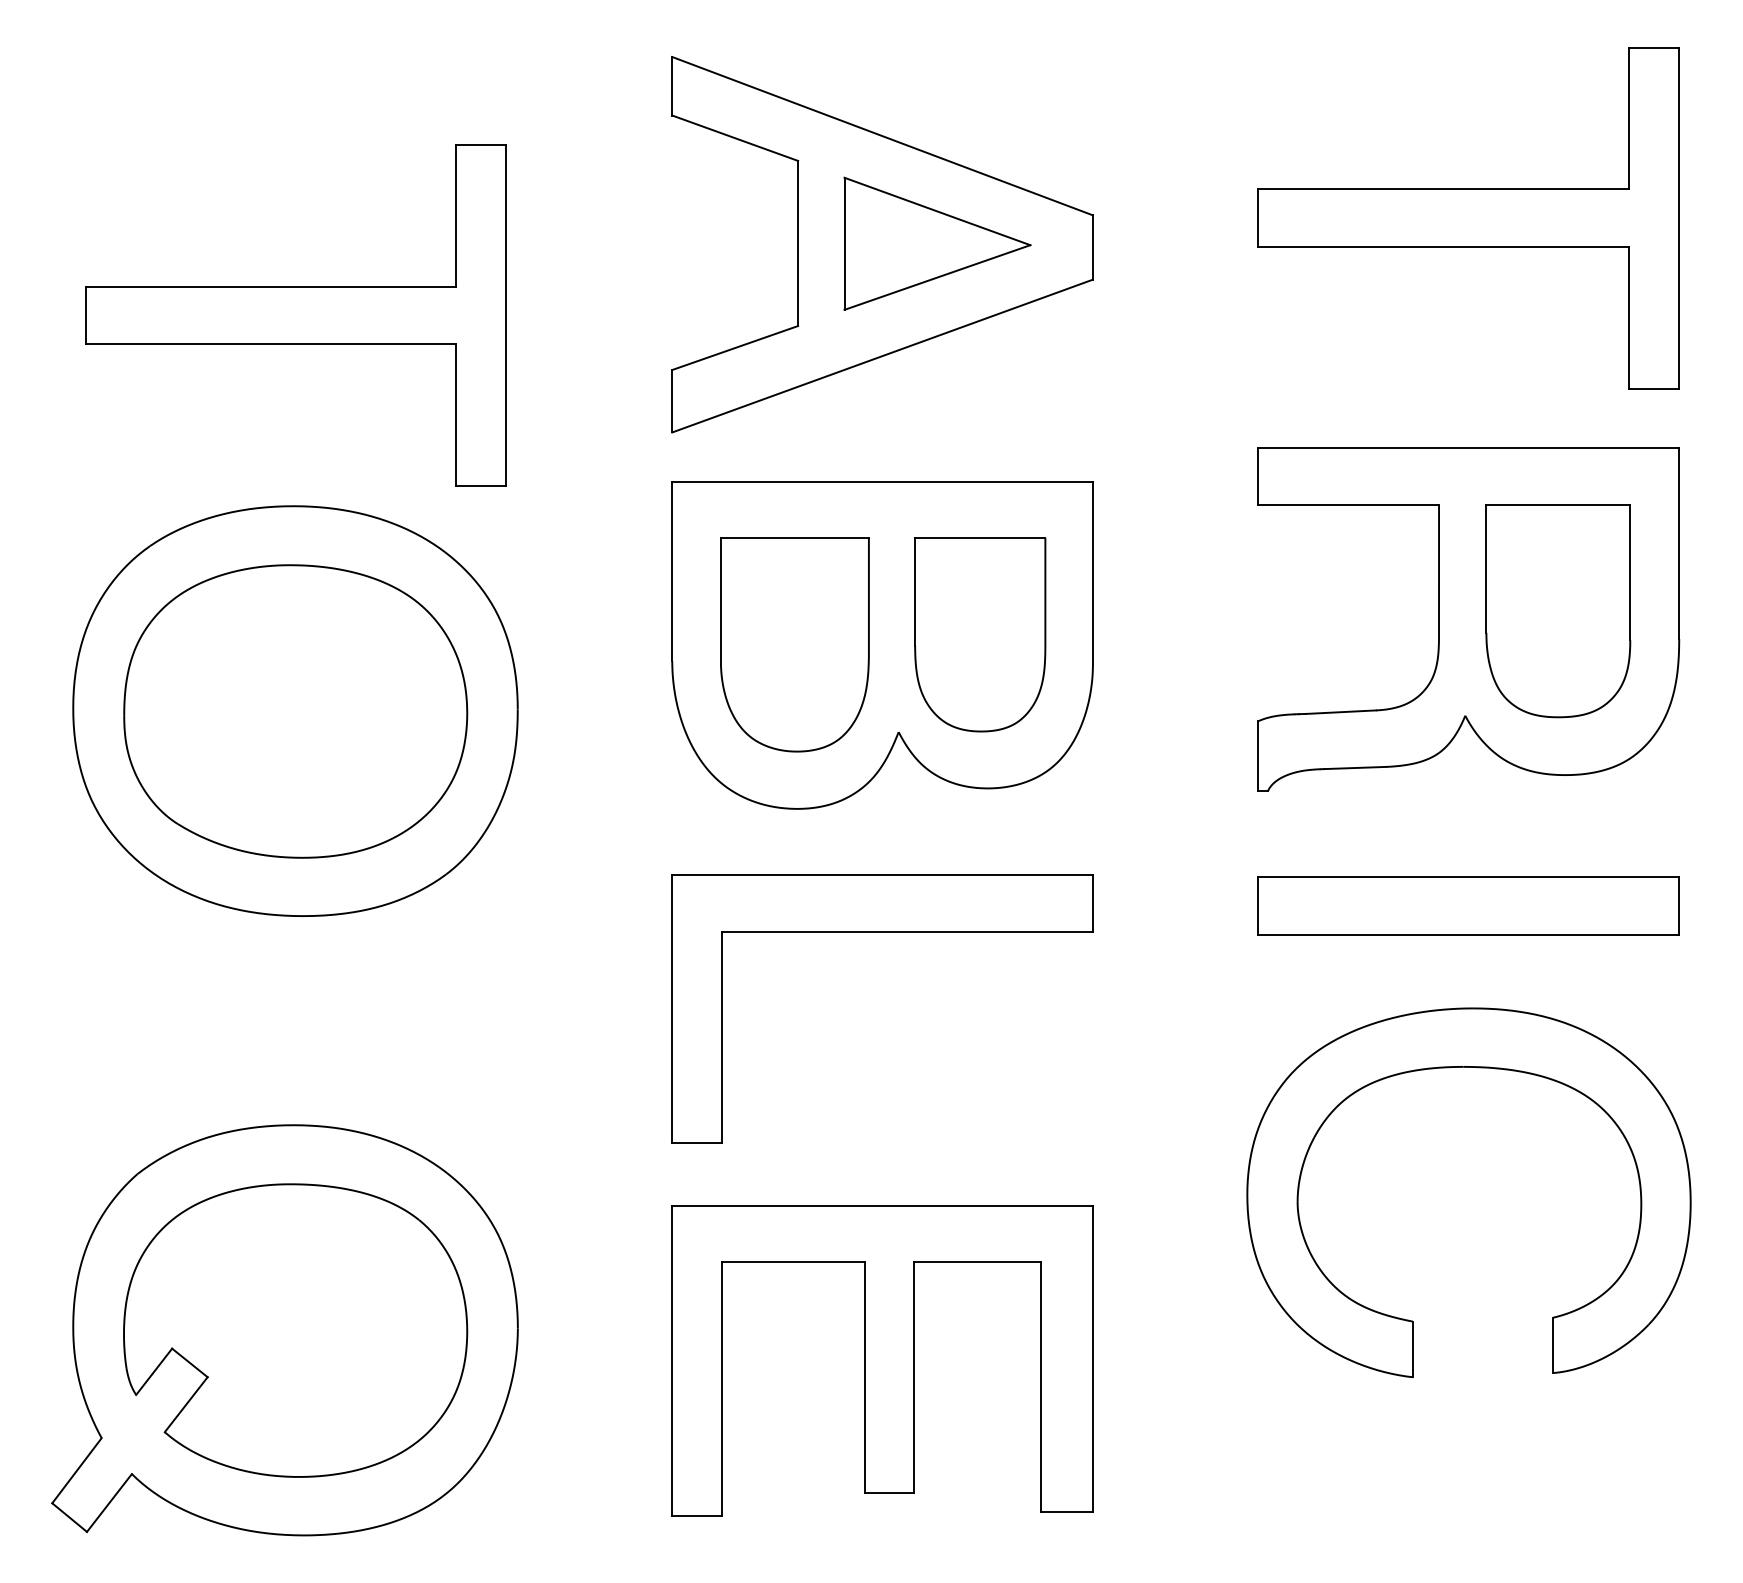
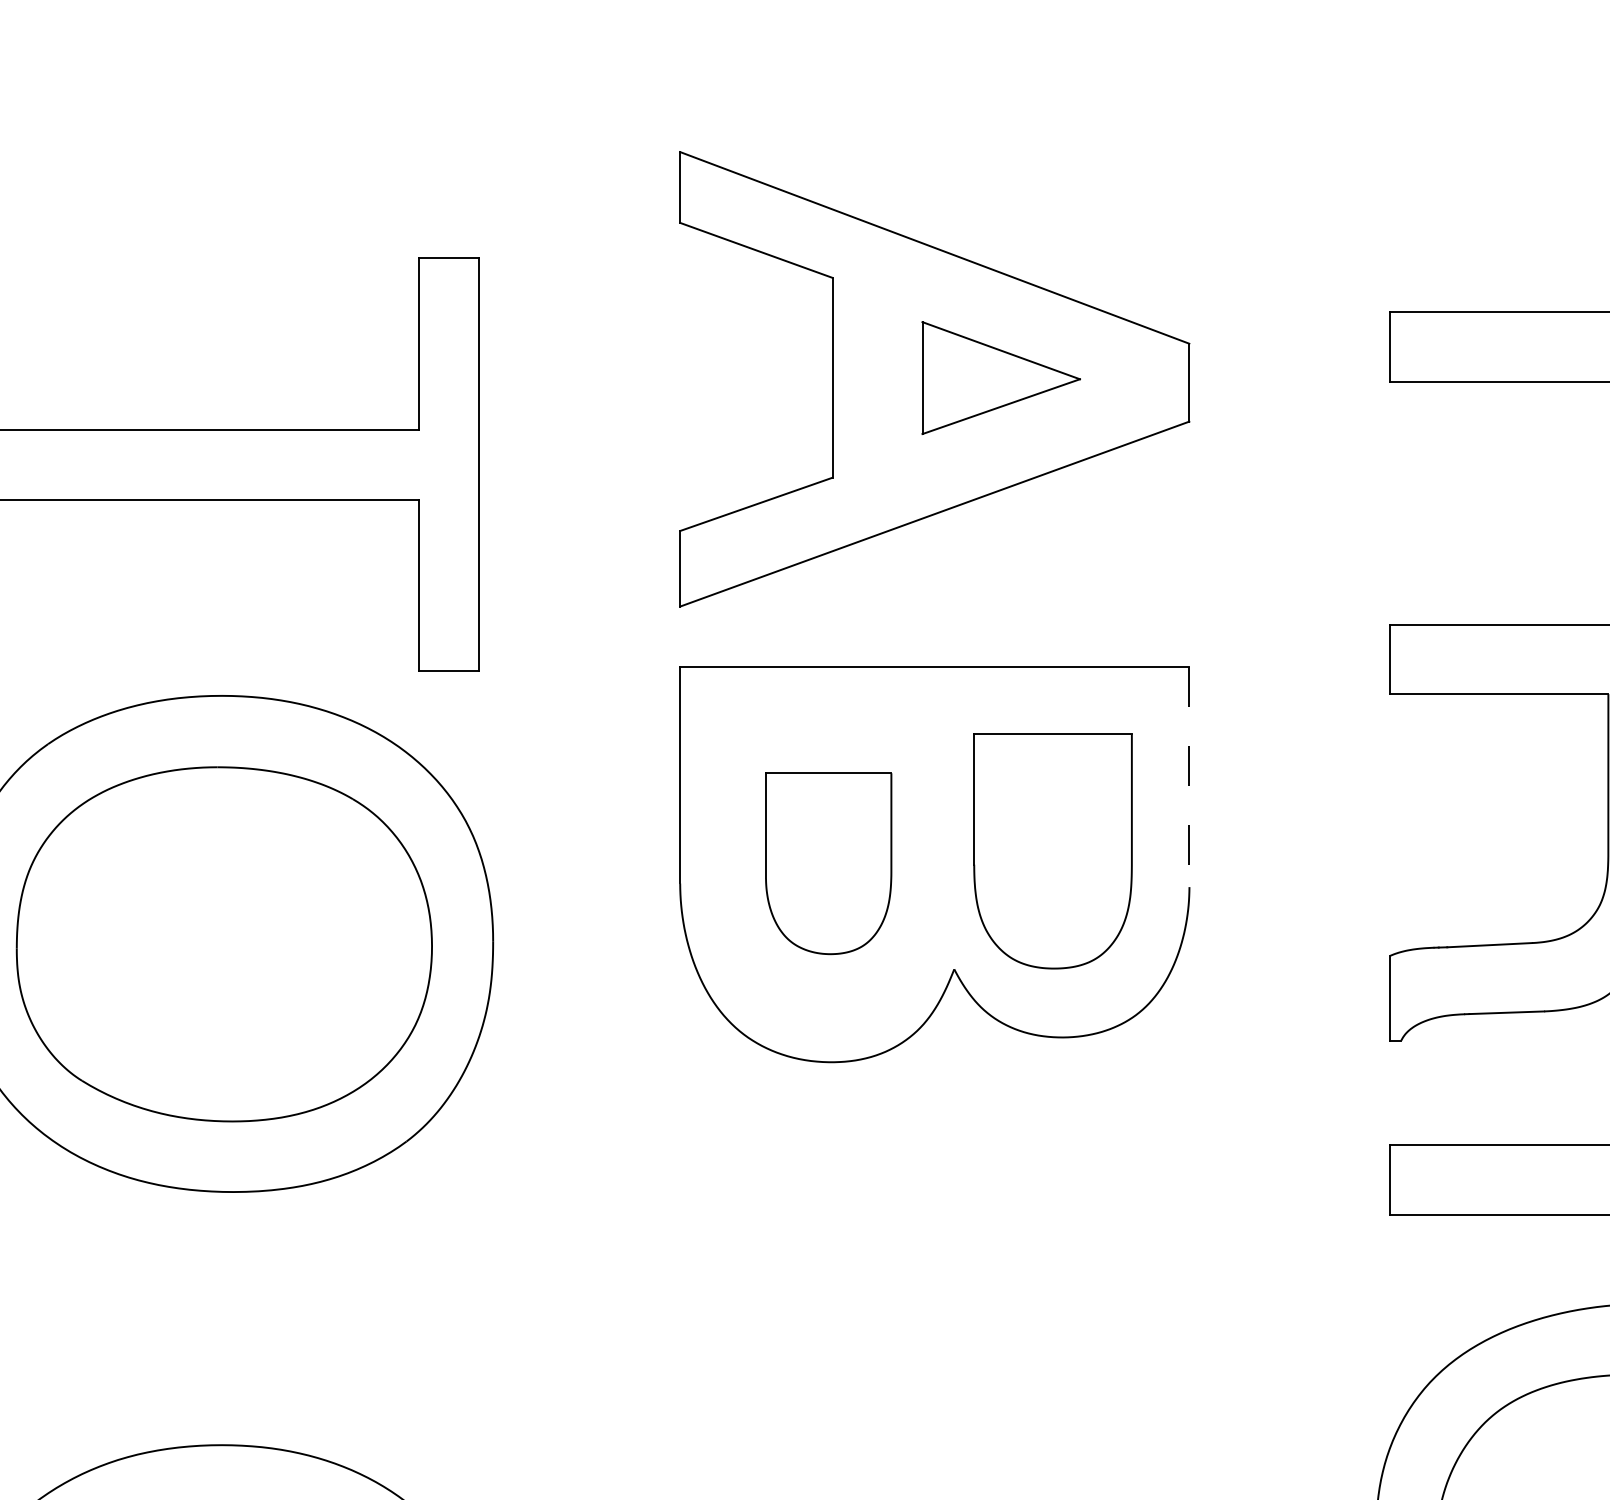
part: (937, 243) -> (1001, 377), size x0.7
line: (1092, 573) -> (1188, 777), solid -> dashed
part: (794, 644) -> (828, 863), size x0.7
part: (882, 932) -> (934, 1211), removed

